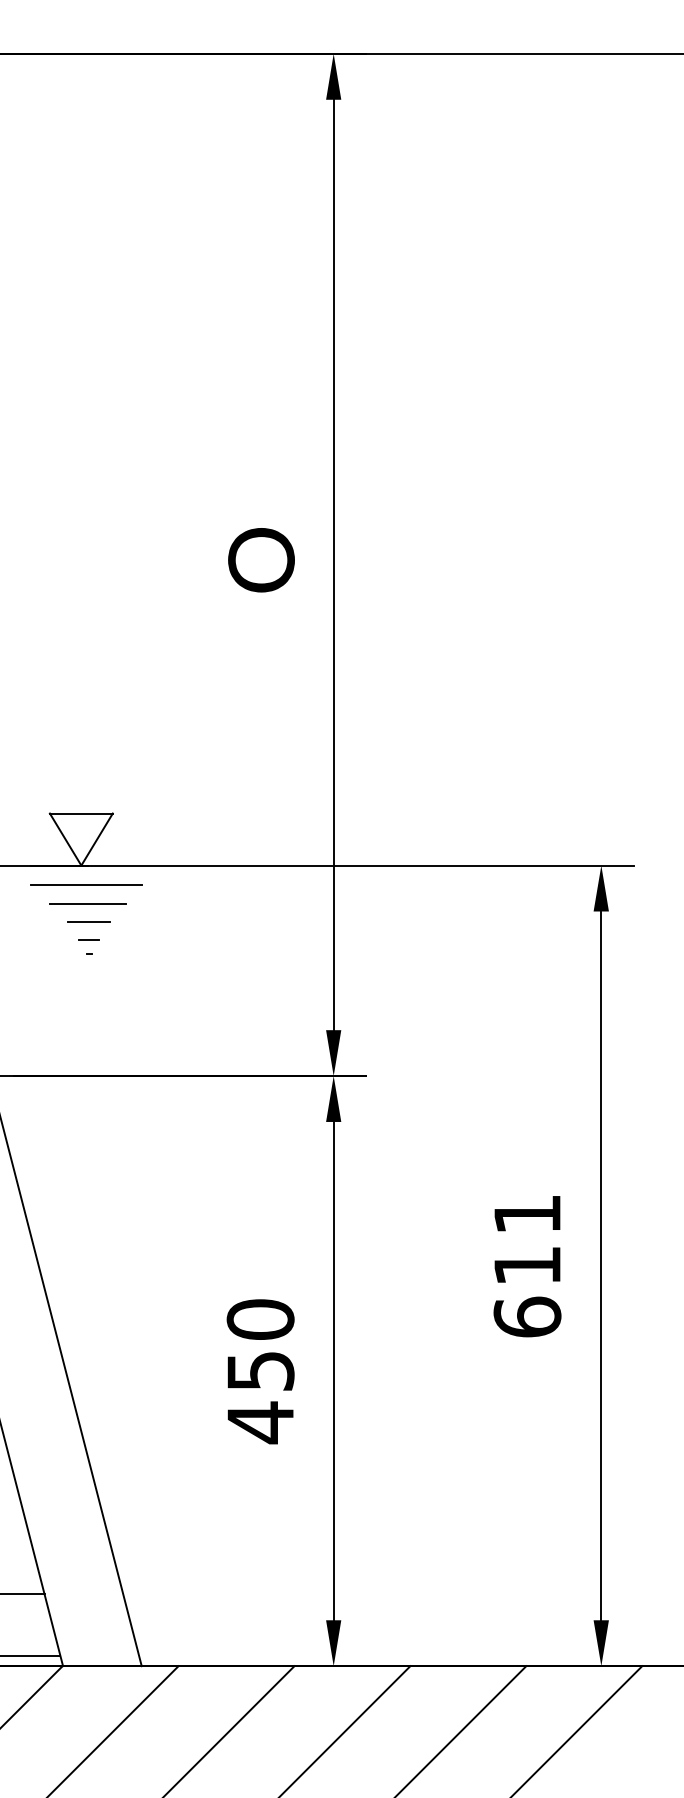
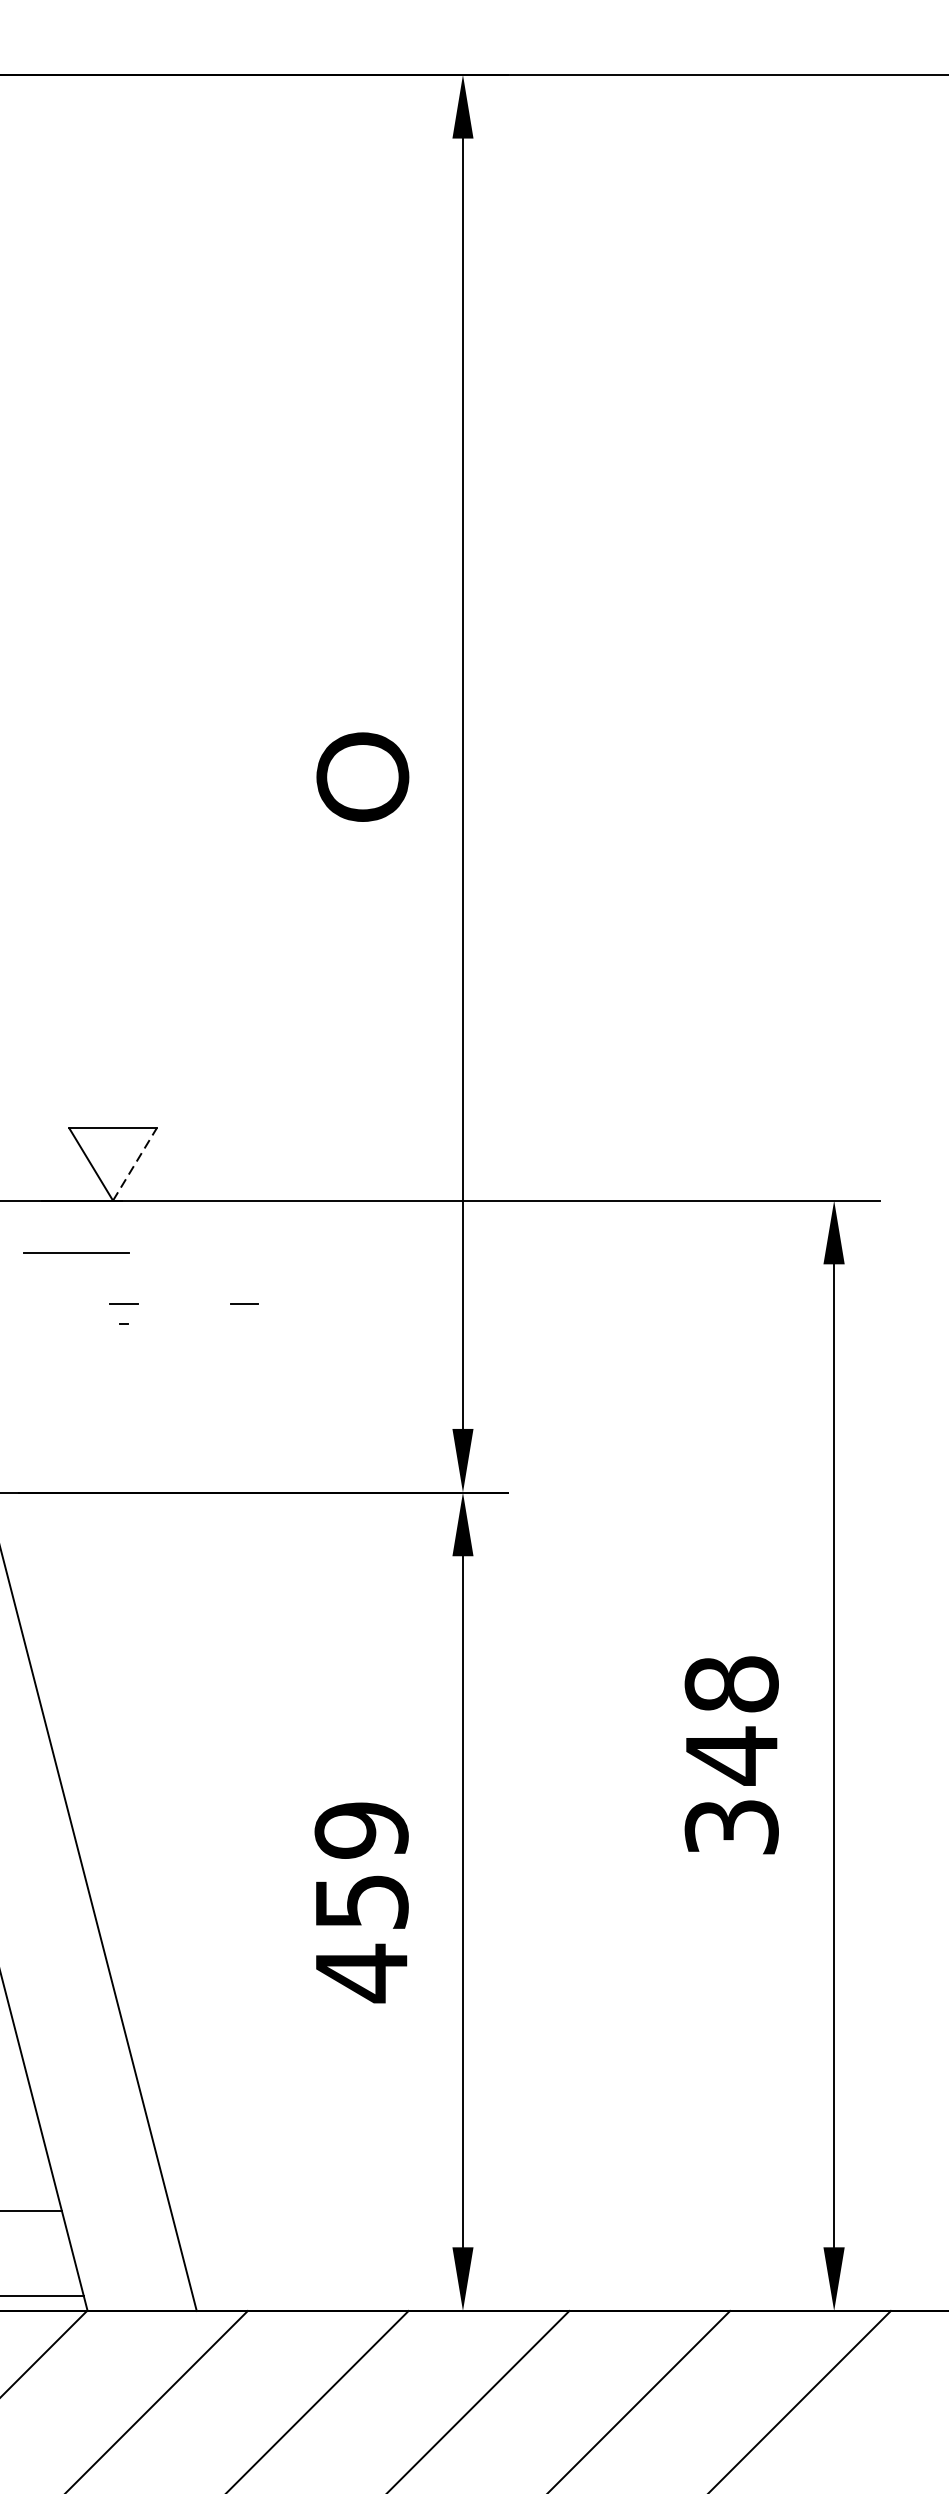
line: (97, 839) -> (135, 1164), solid -> dashed
line: (85, 884) -> (118, 1226), removed
line: (87, 903) -> (75, 1253), moved
line: (89, 922) -> (124, 1279), removed
line: (175, 939) -> (243, 1303), added
text: (527, 1265) -> (731, 1755), 611 -> 348
text: (260, 1319) -> (361, 1830), 450 -> 459

